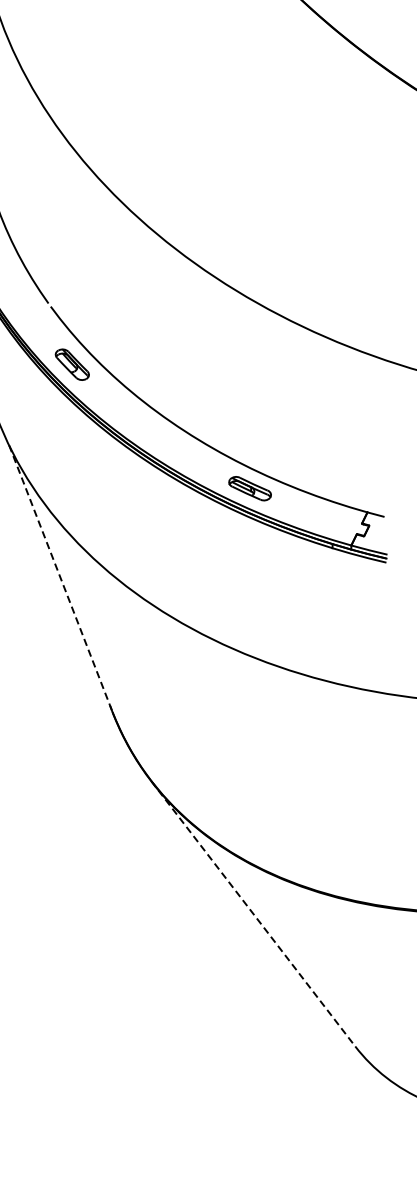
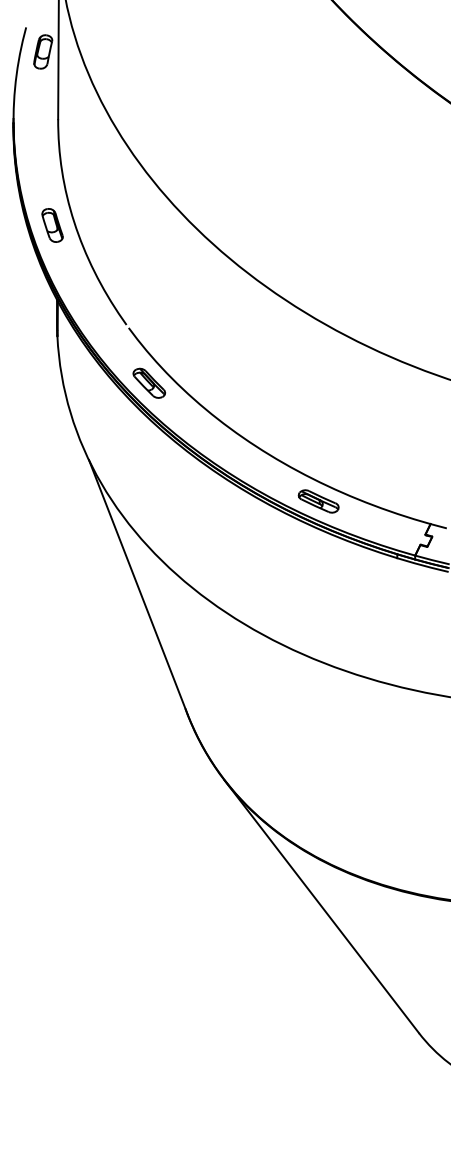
line: (61, 578) -> (138, 587), dashed -> solid
line: (254, 914) -> (322, 907), dashed -> solid

